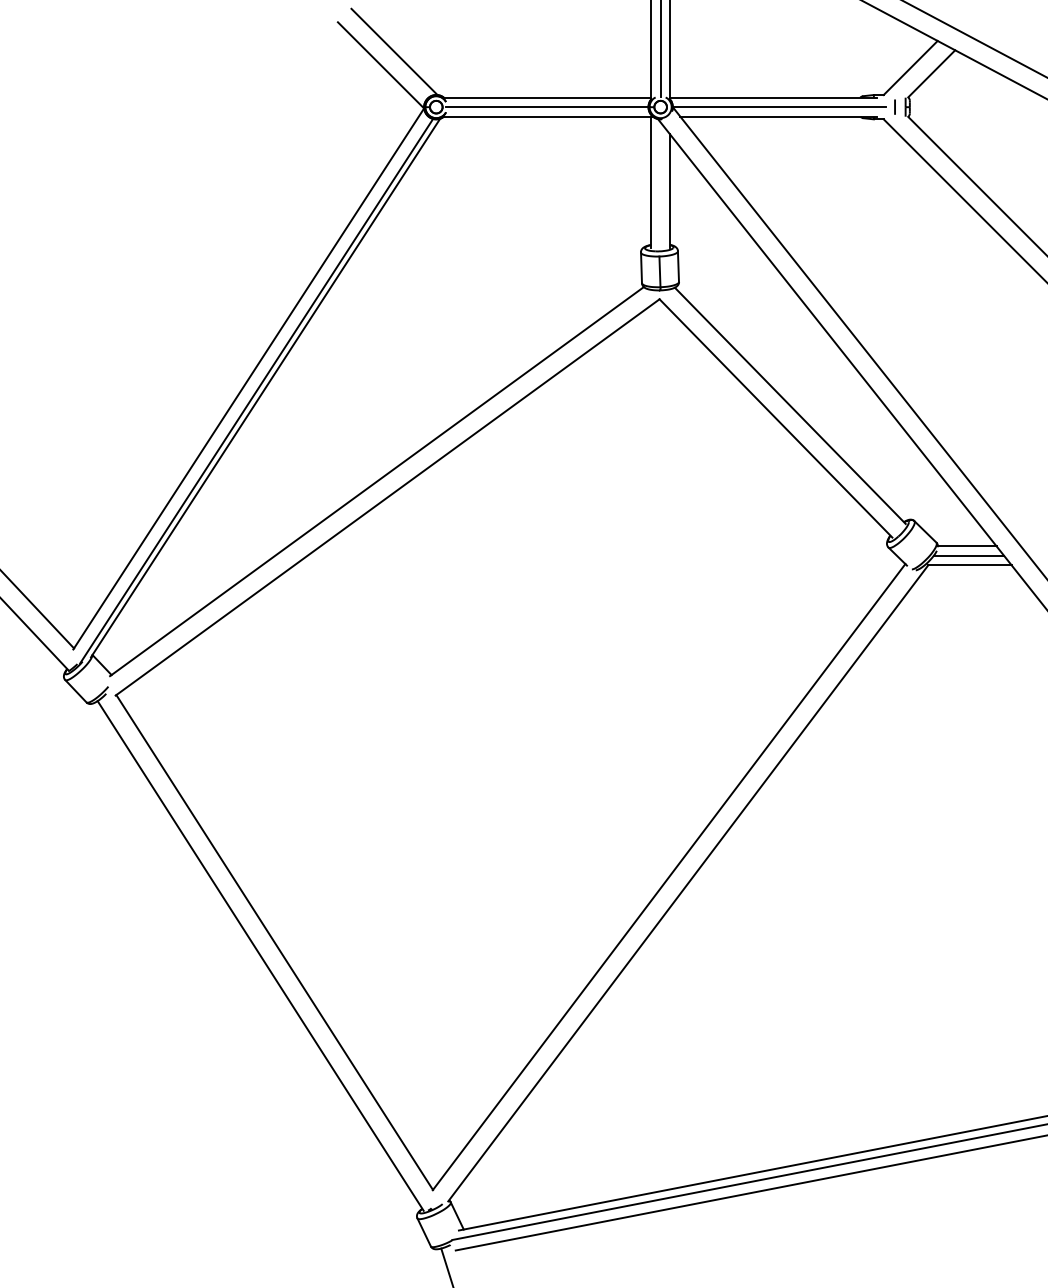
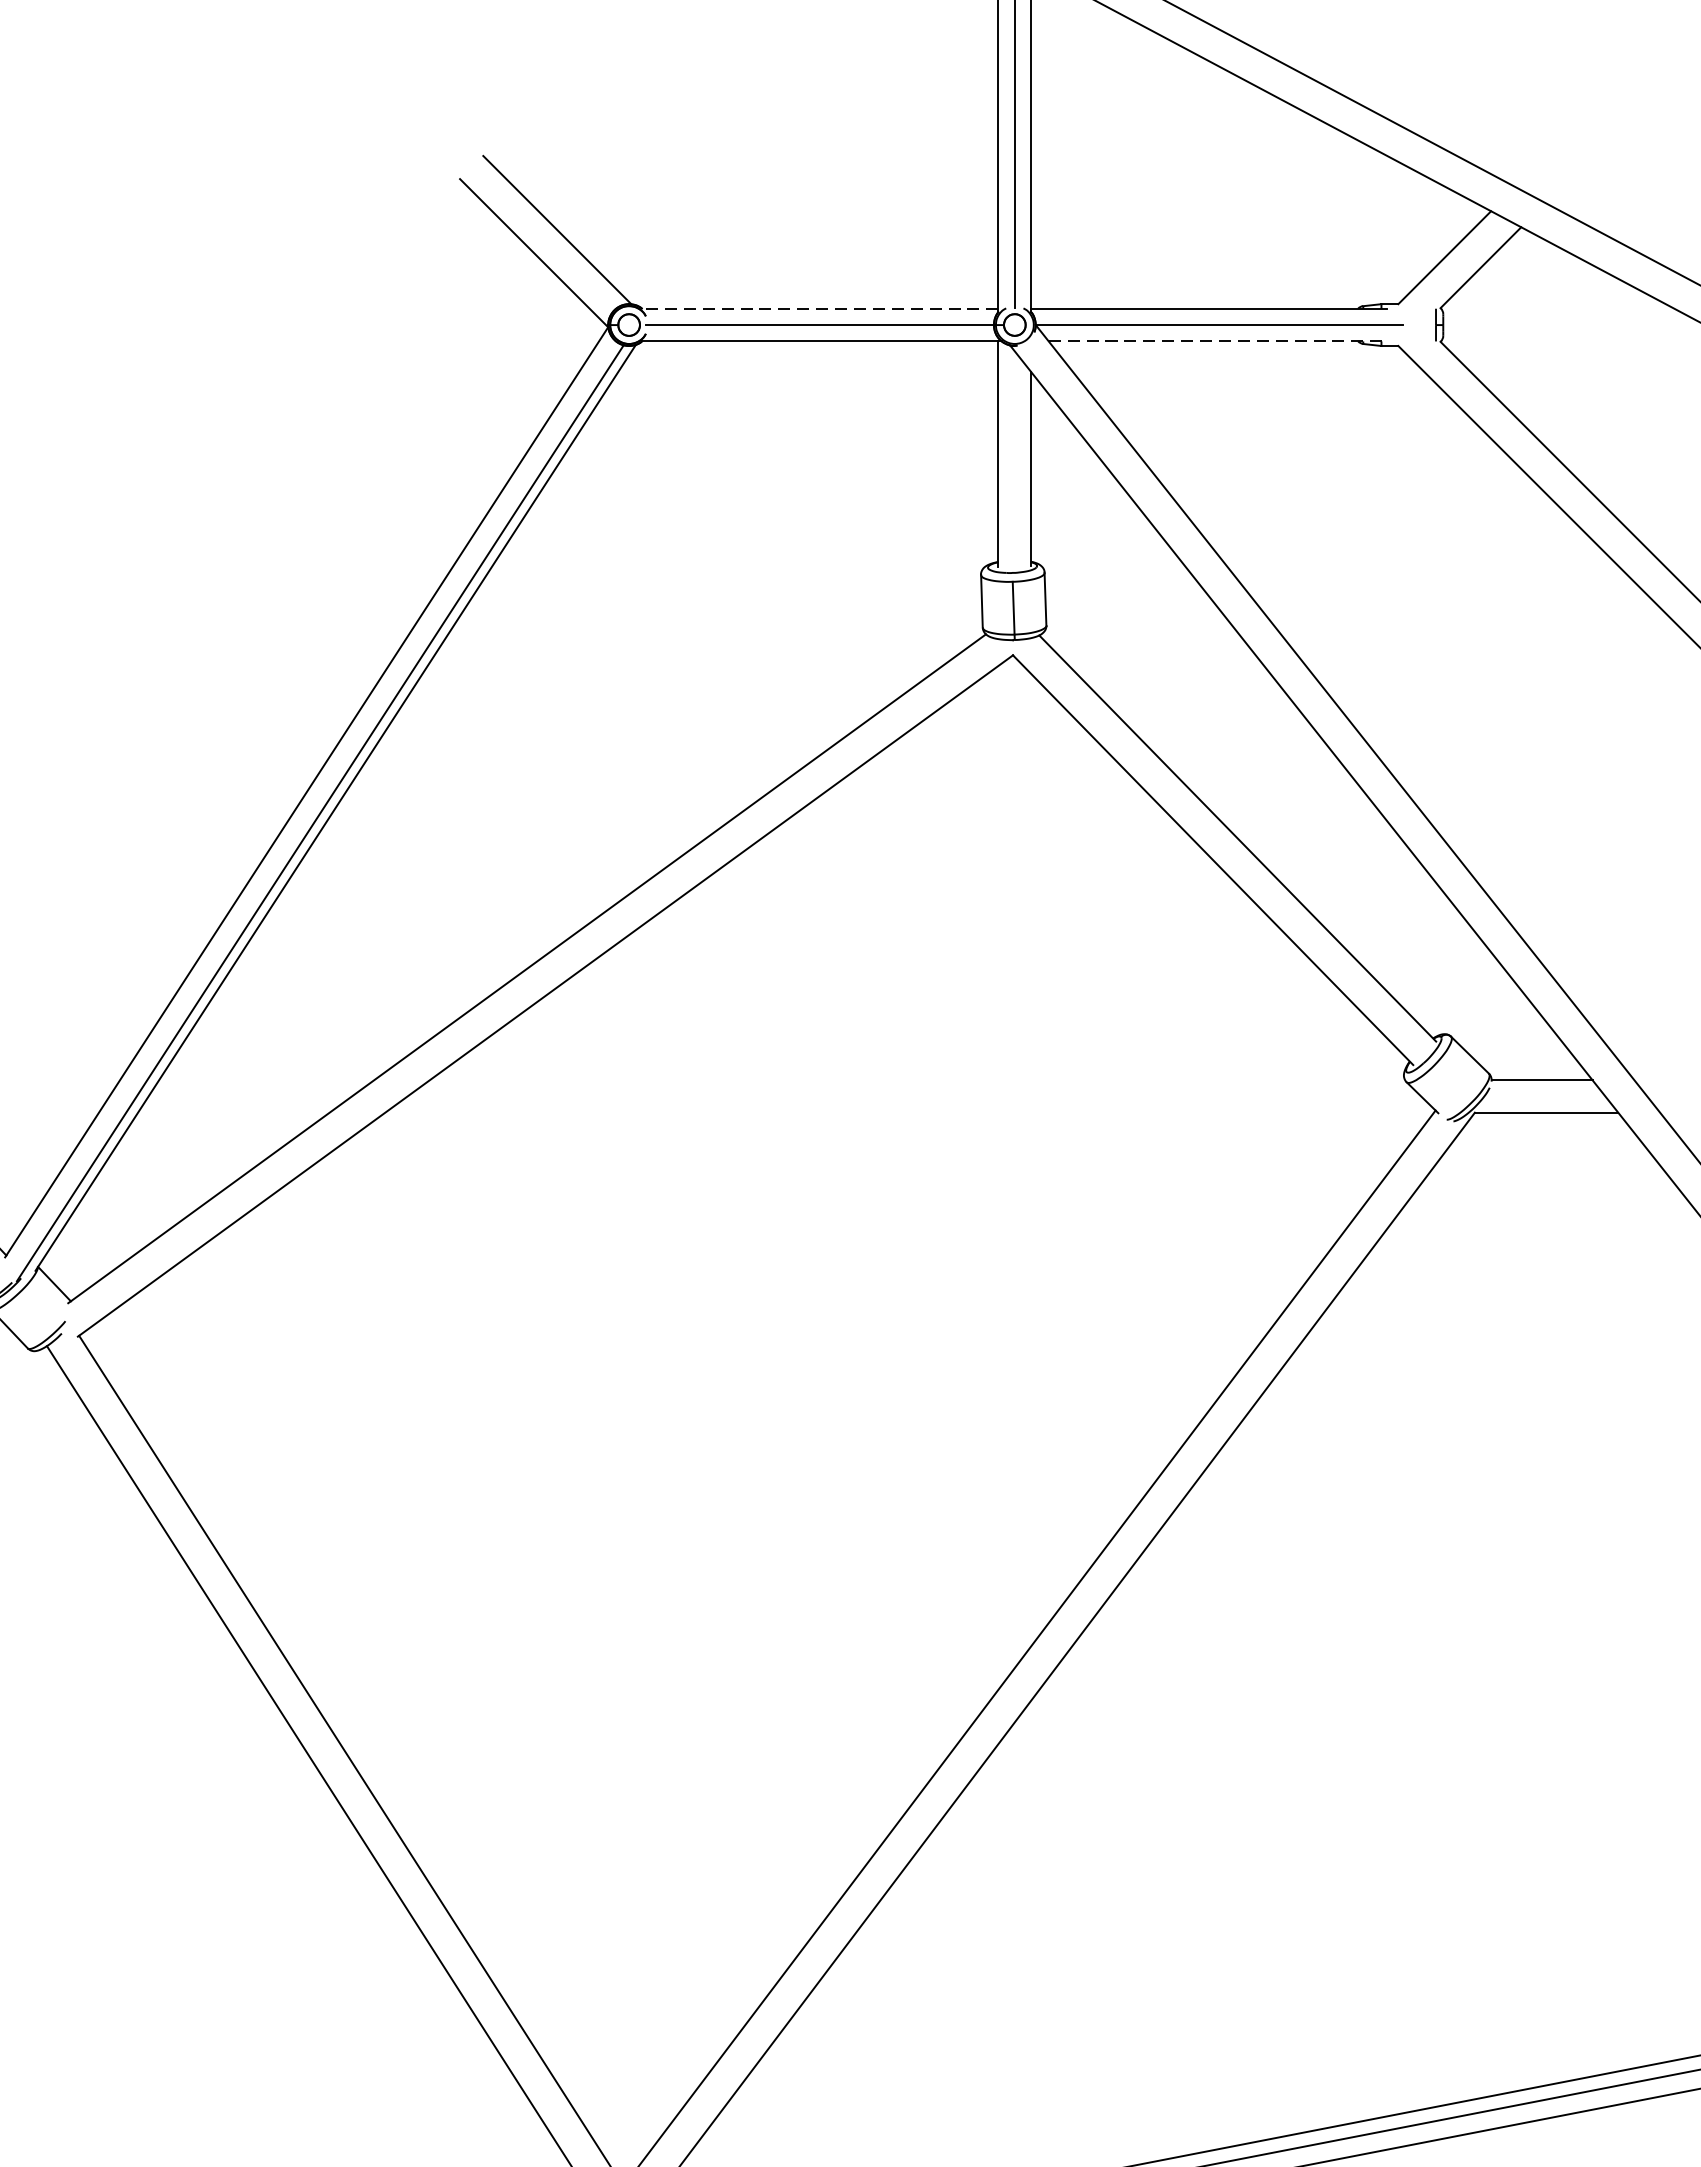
line: (547, 97) -> (820, 308), solid -> dashed
line: (894, 106) -> (1416, 323), removed
line: (778, 116) -> (1217, 341), solid -> dashed
line: (968, 555) -> (1544, 1095), removed

